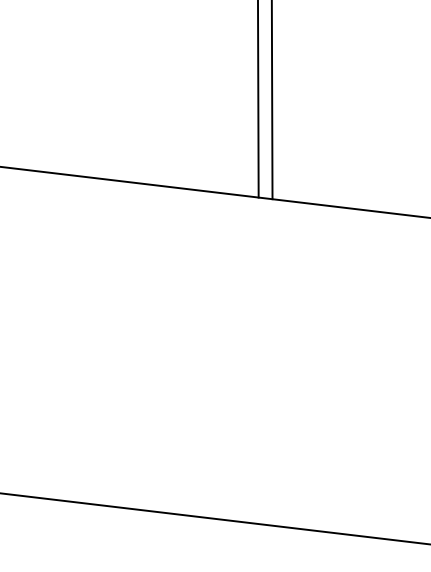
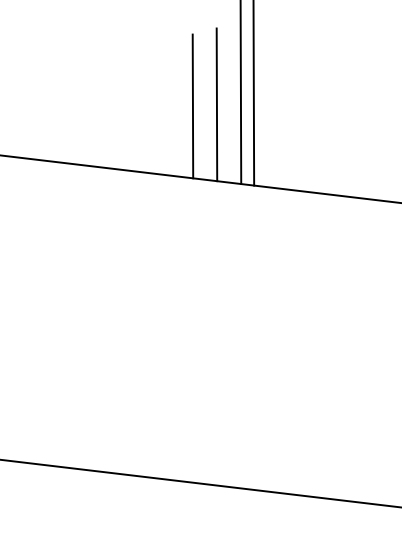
line: (232, 112) -> (216, 104), added
line: (206, 114) -> (192, 106), added

